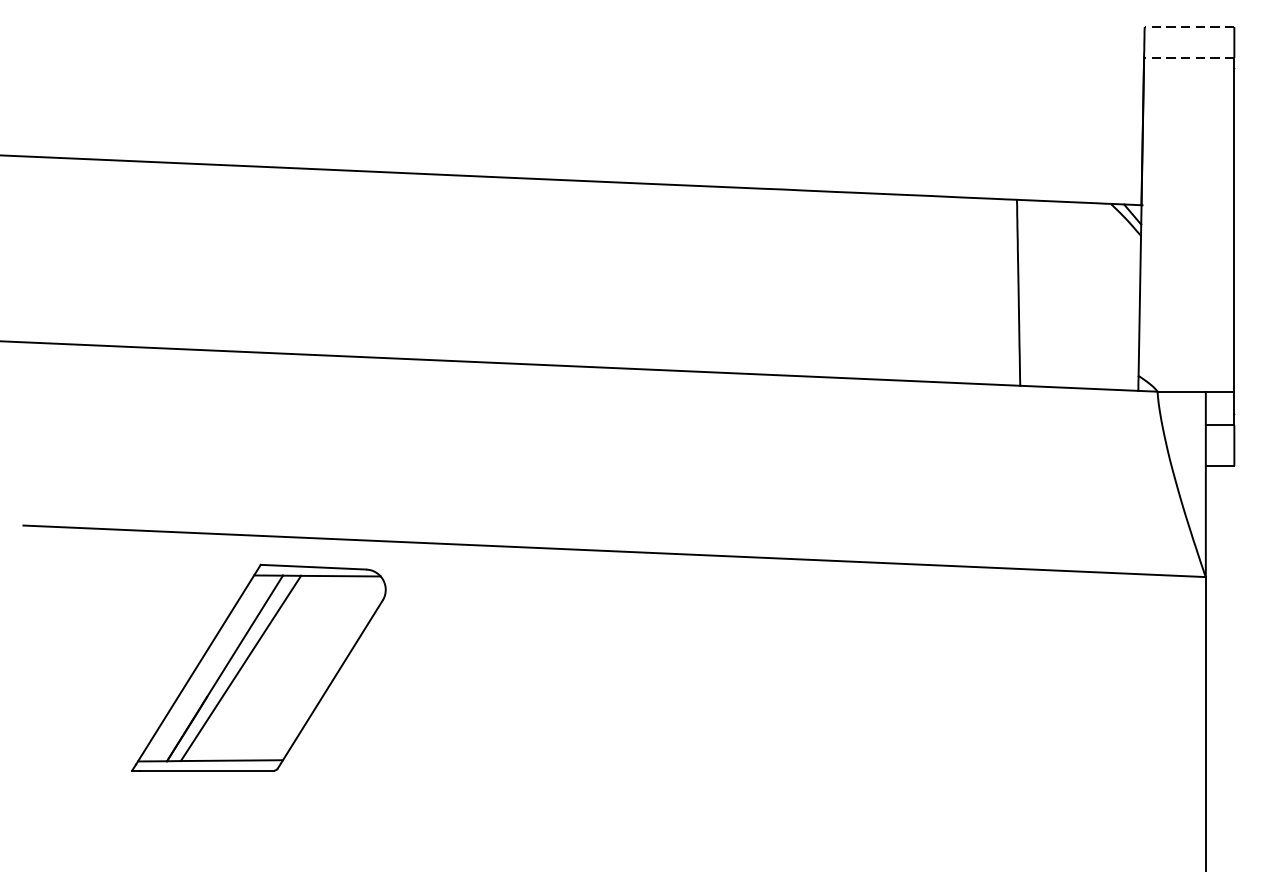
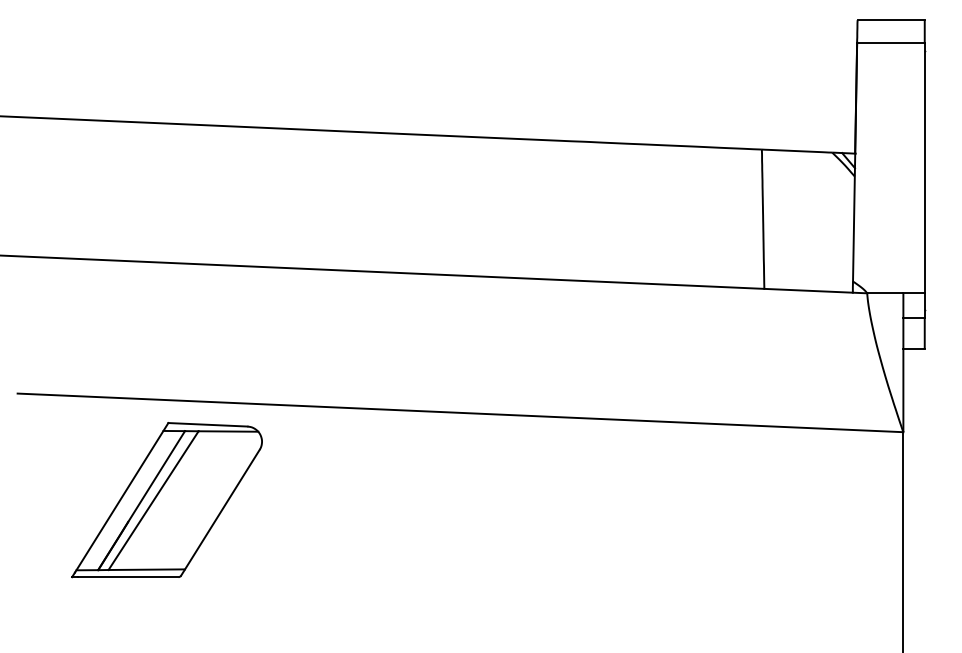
line: (1189, 27) -> (891, 20), dashed -> solid
line: (1188, 58) -> (890, 43), dashed -> solid
part: (258, 668) -> (166, 500), moved

